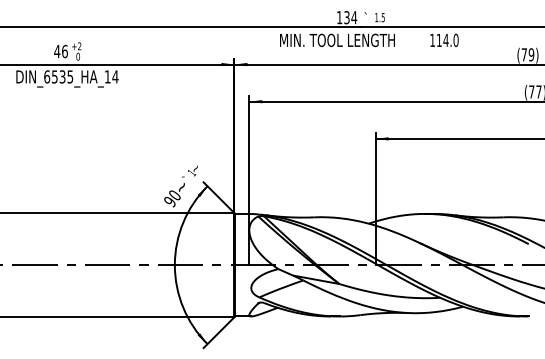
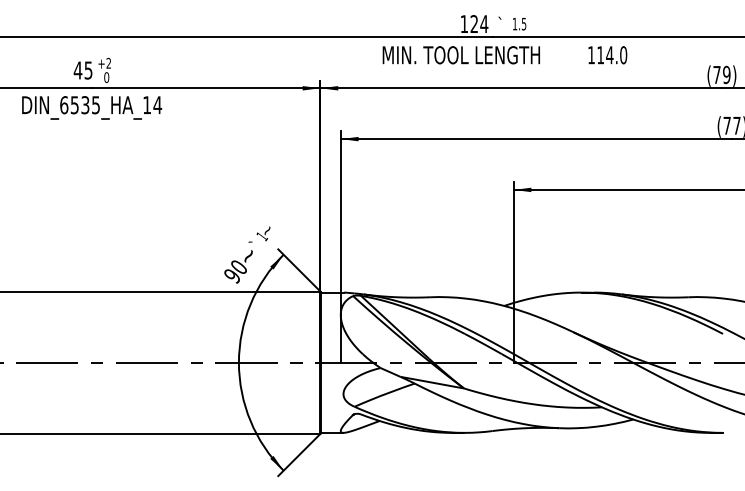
text: (347, 17) -> (474, 24), 134 -> 124
text: (64, 51) -> (88, 70), 46 -> 45

